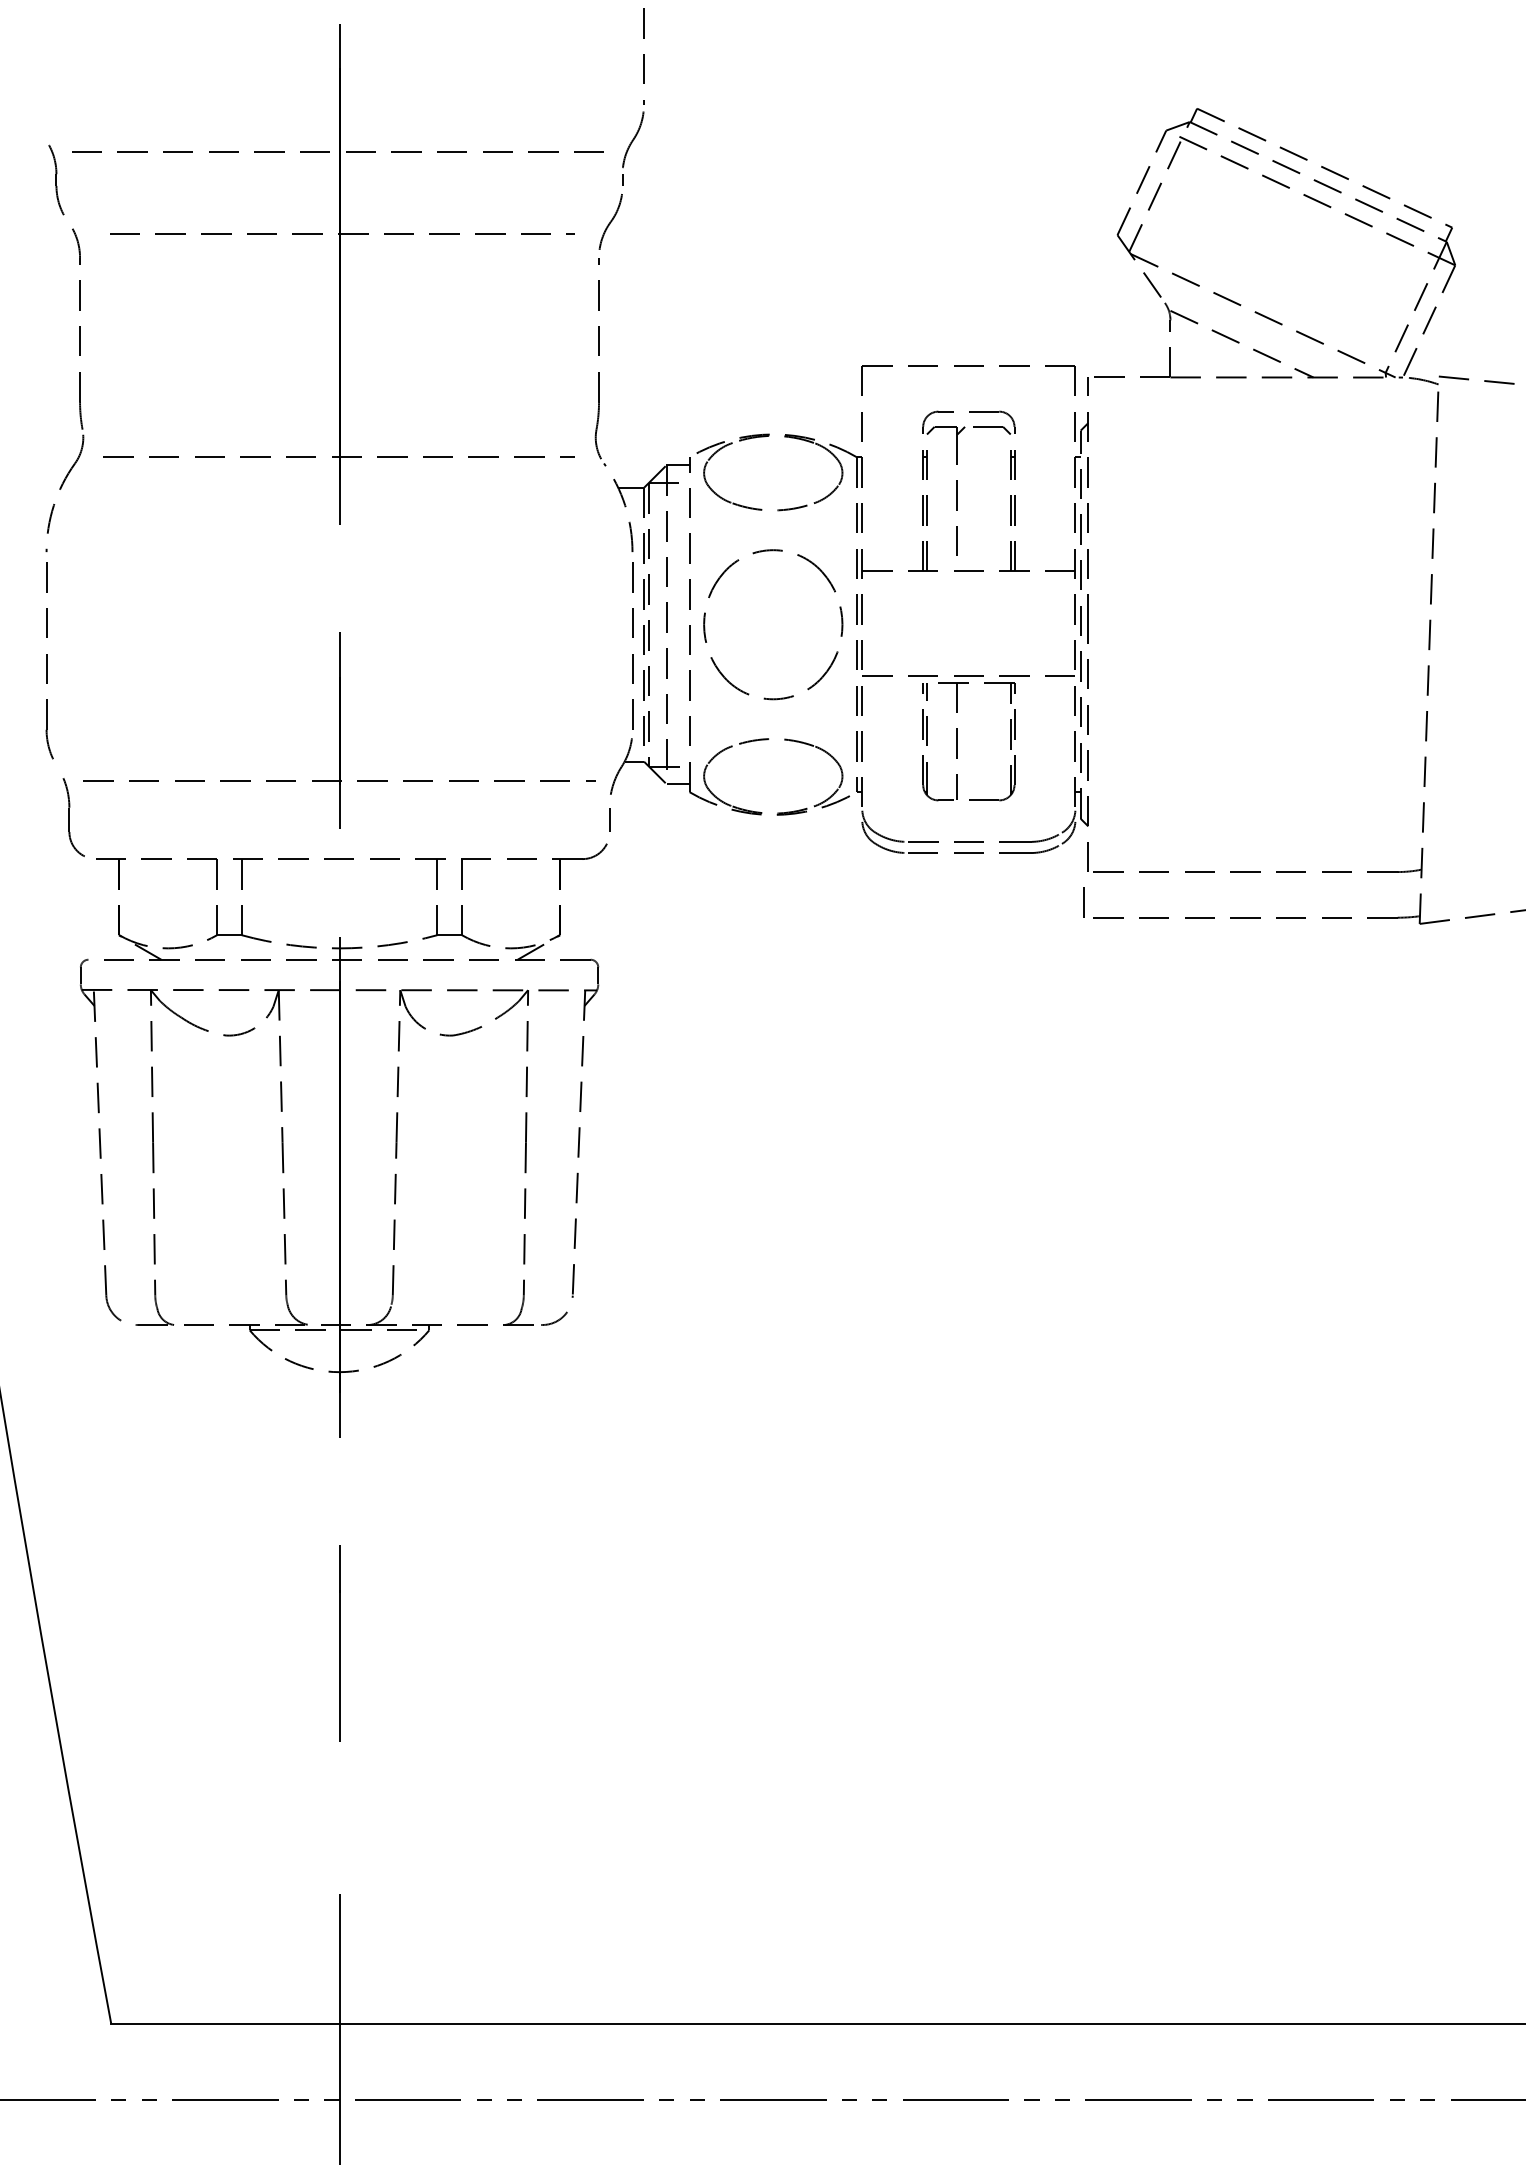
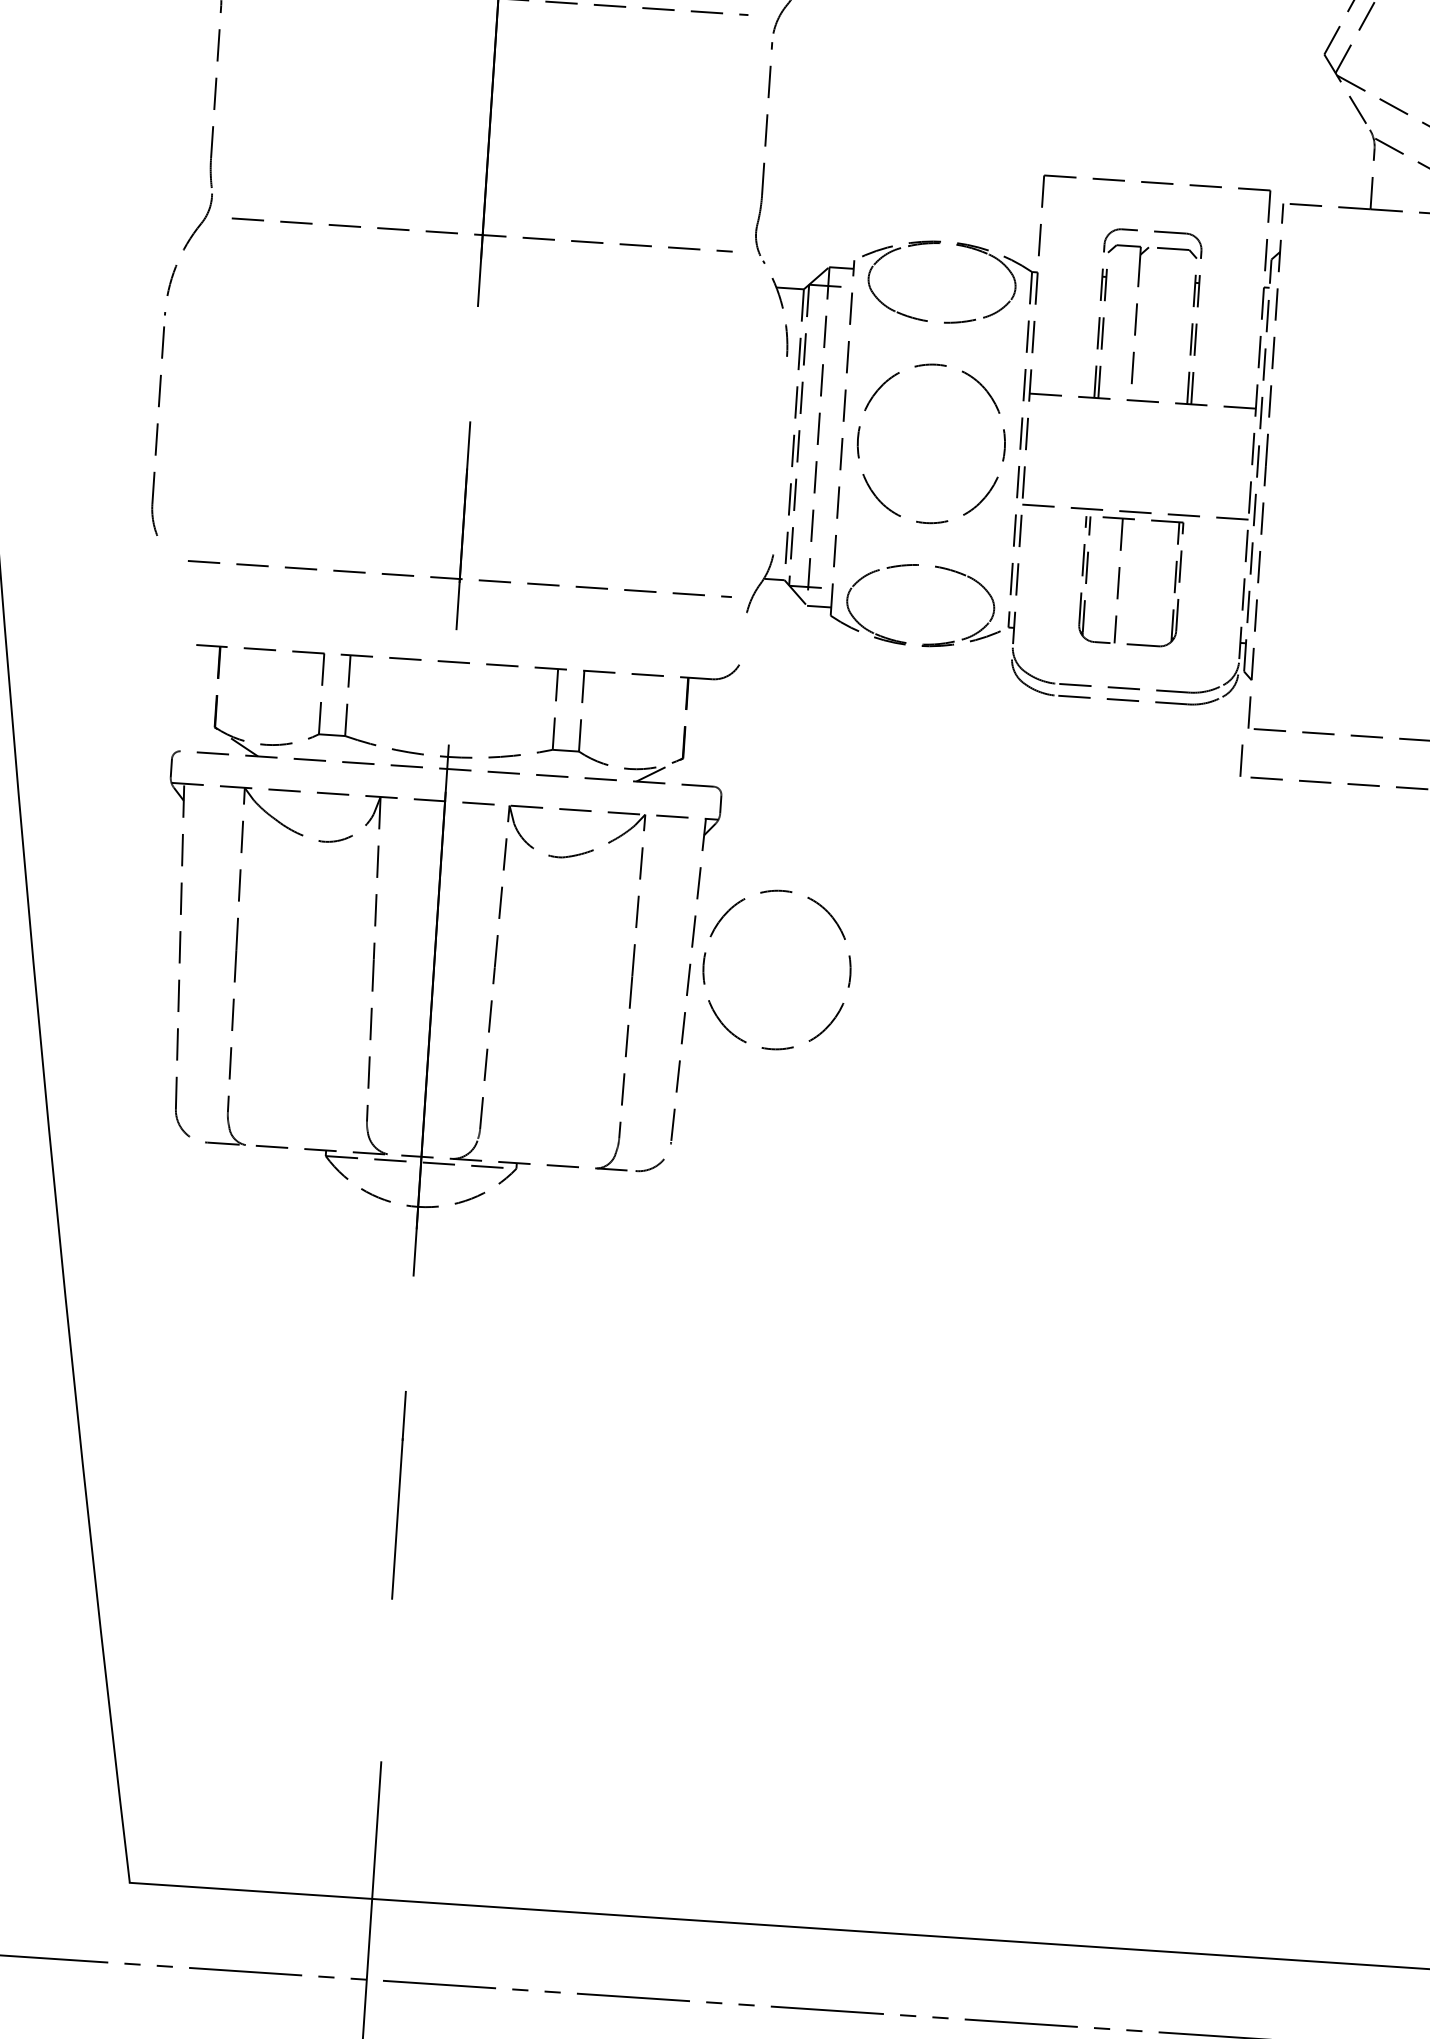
line: (632, 637) -> (781, 447), removed
part: (73, 817) -> (174, 599), removed
line: (609, 819) -> (743, 639), removed
part: (728, 1117) -> (849, 963), added

